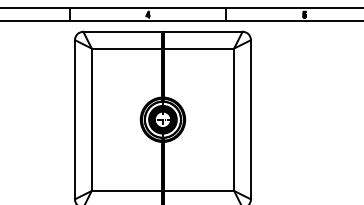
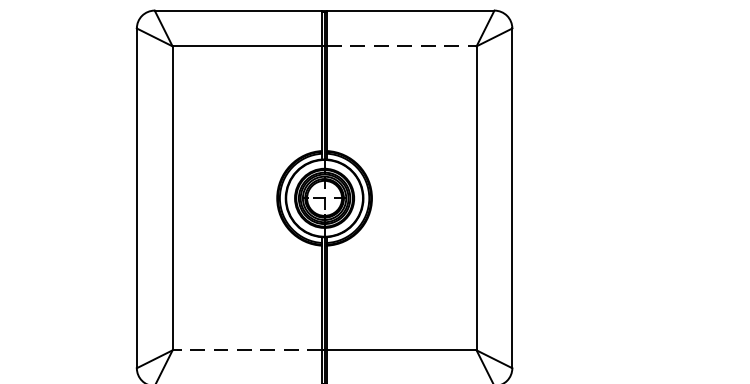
line: (199, 48) -> (402, 46), solid -> dashed
line: (126, 190) -> (246, 349), solid -> dashed

